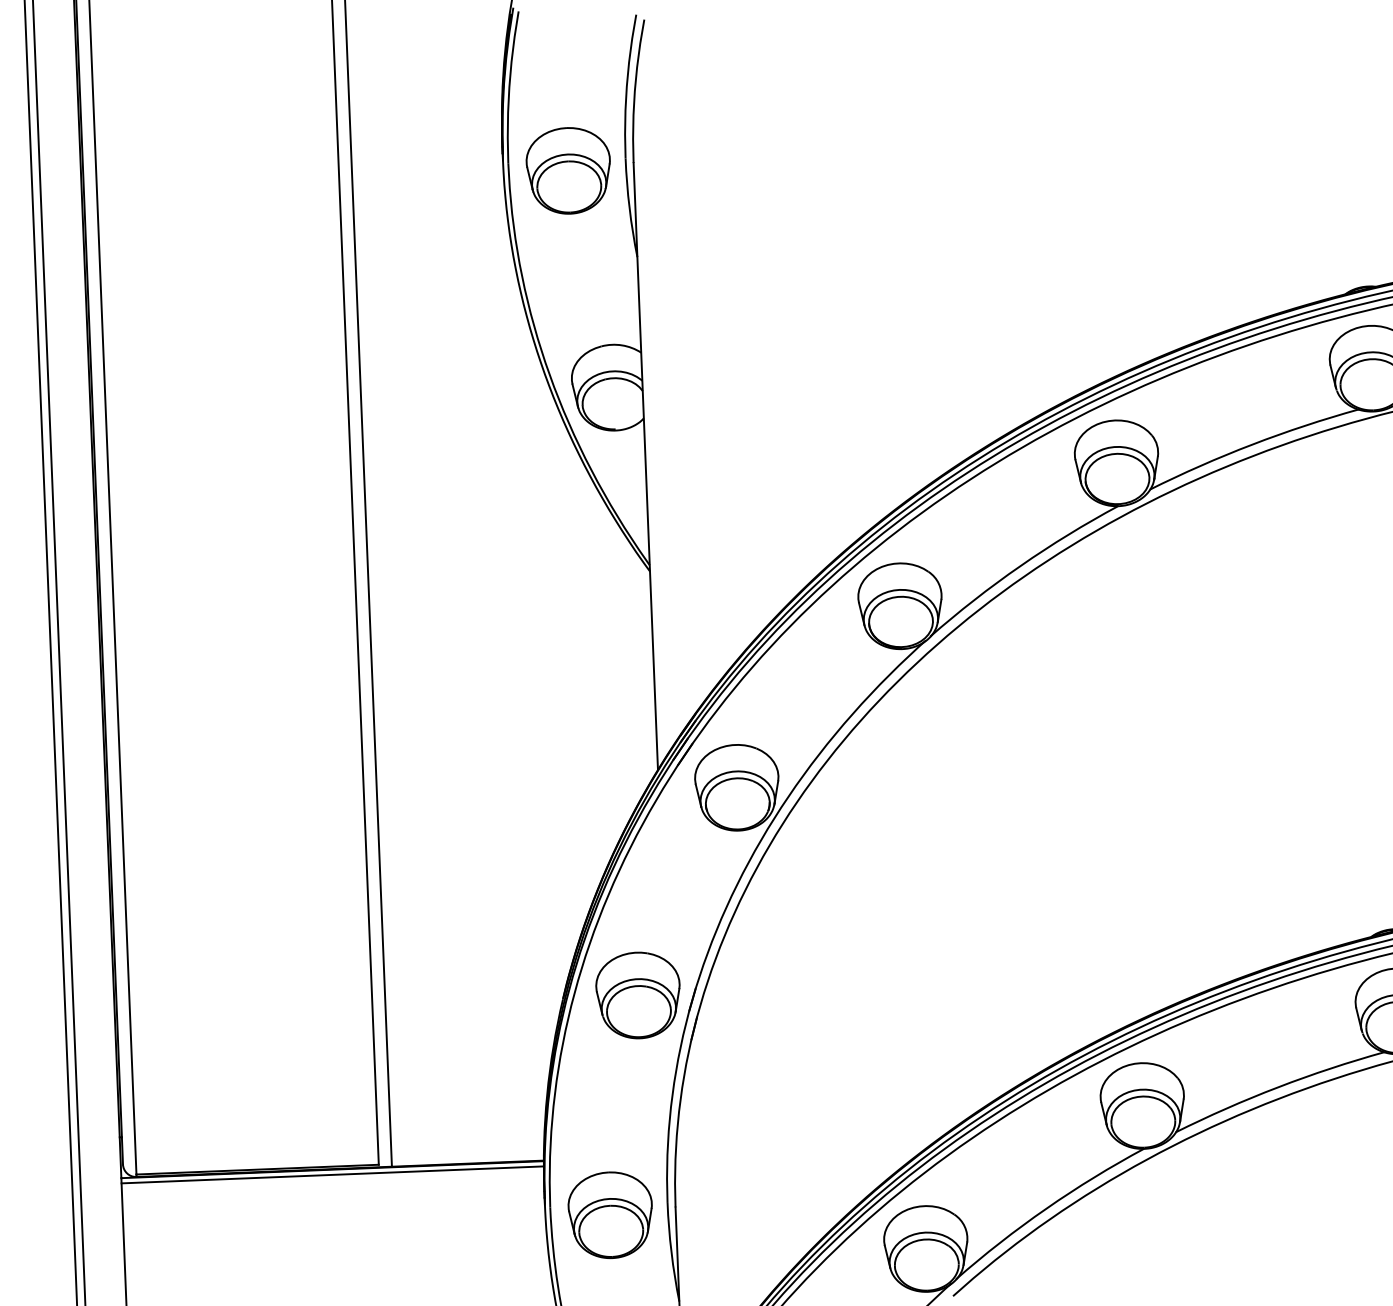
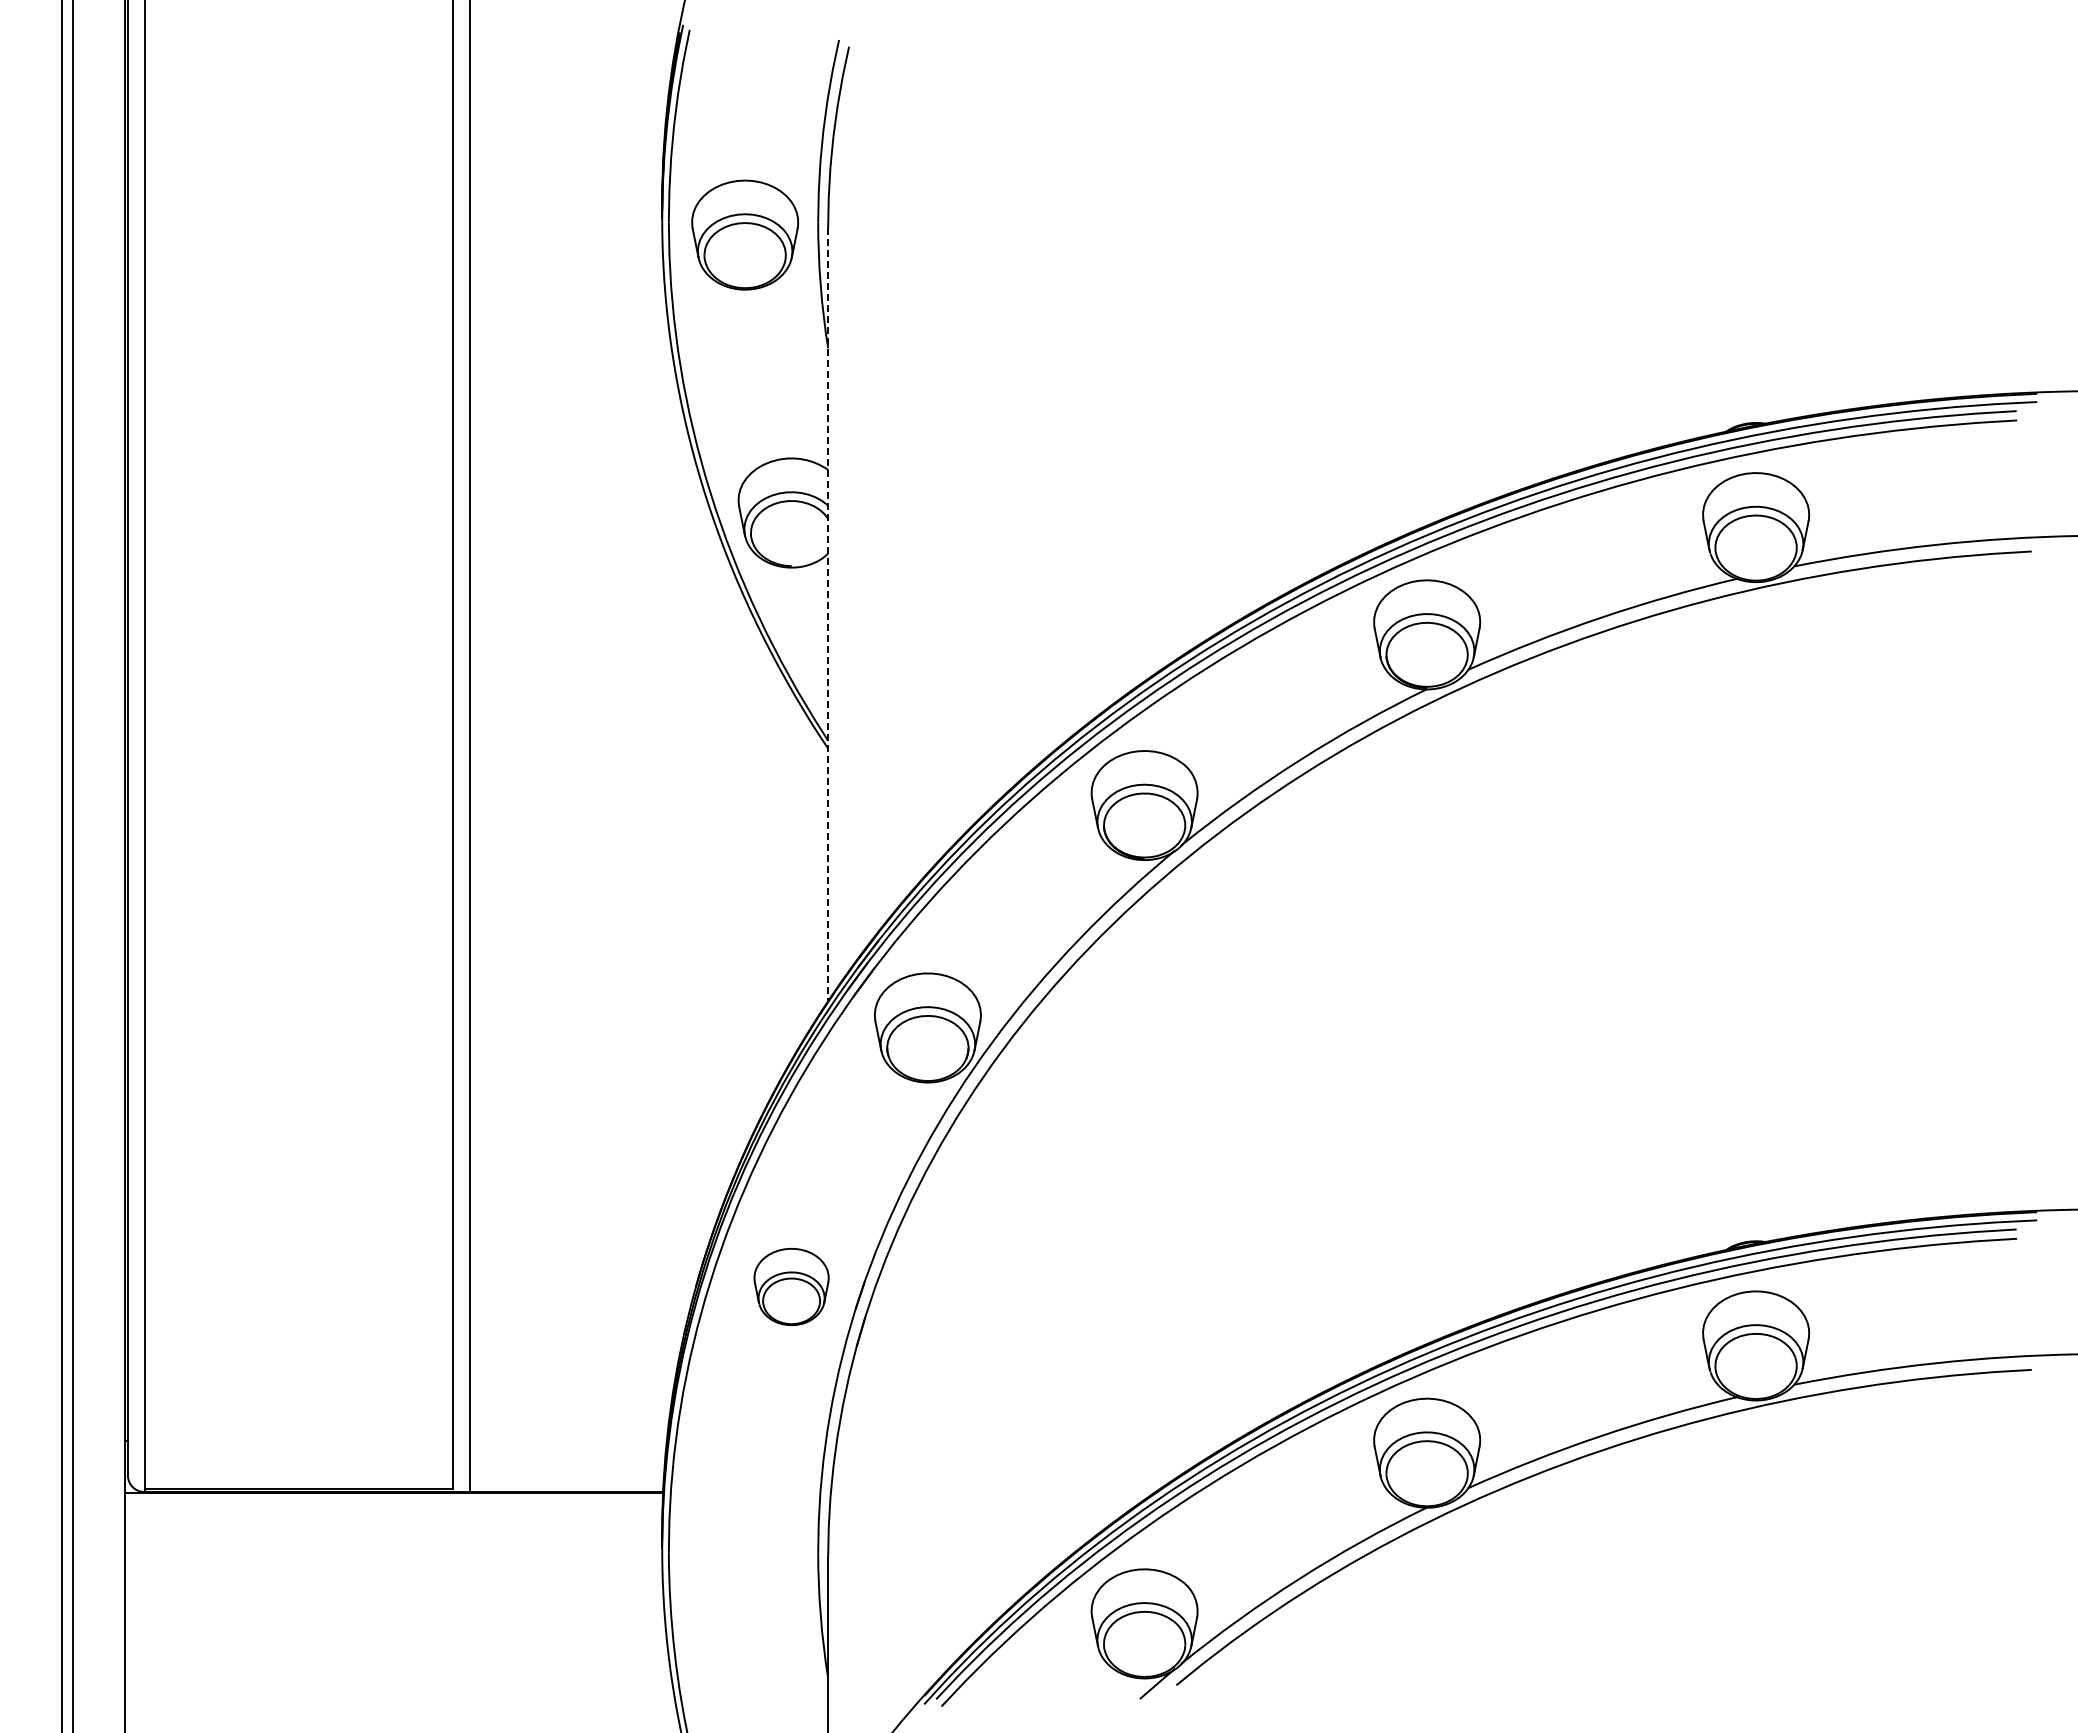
line: (646, 466) -> (828, 615), solid -> dashed
part: (638, 995) -> (791, 1286), size x0.7
line: (332, 1174) -> (393, 1499), removed
part: (610, 1214) -> (744, 1564), removed

